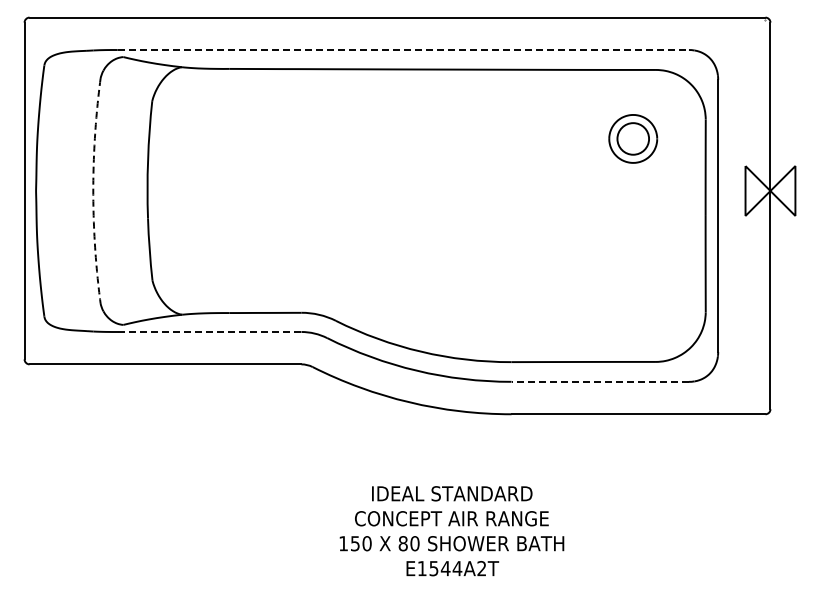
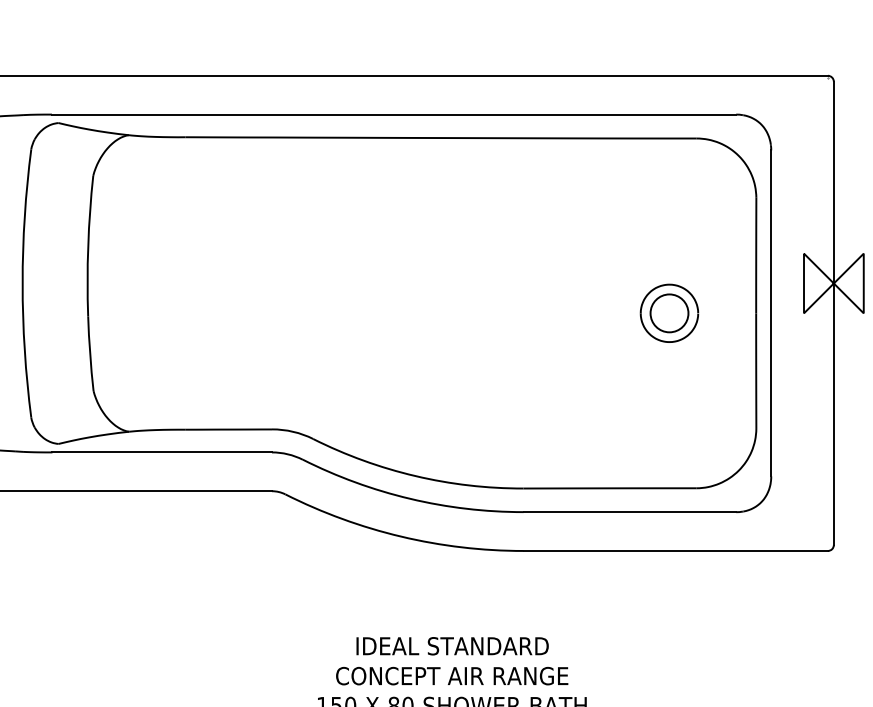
line: (403, 50) -> (394, 115), dashed -> solid
part: (633, 138) -> (669, 312), moved
arc: (93, 191) -> (22, 284), dashed -> solid
line: (209, 332) -> (161, 453), dashed -> solid
line: (600, 381) -> (630, 511), dashed -> solid

